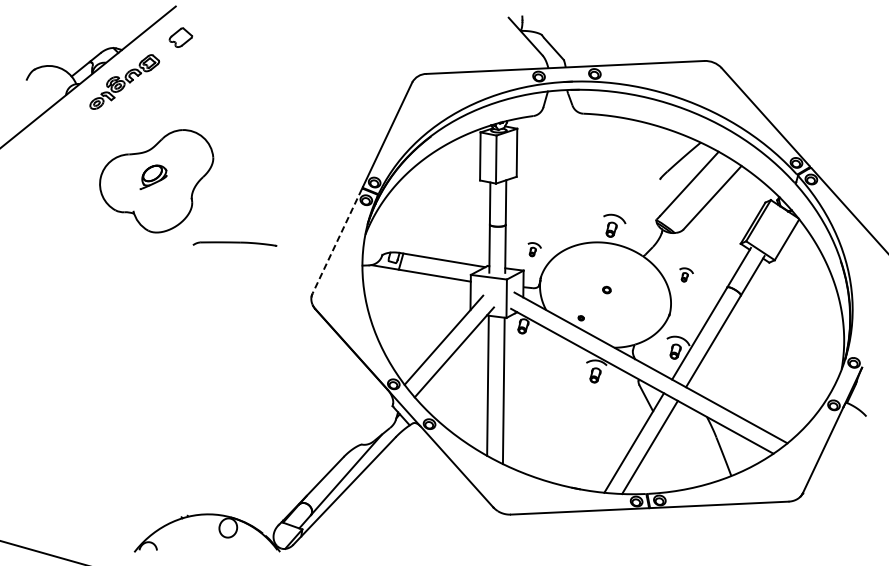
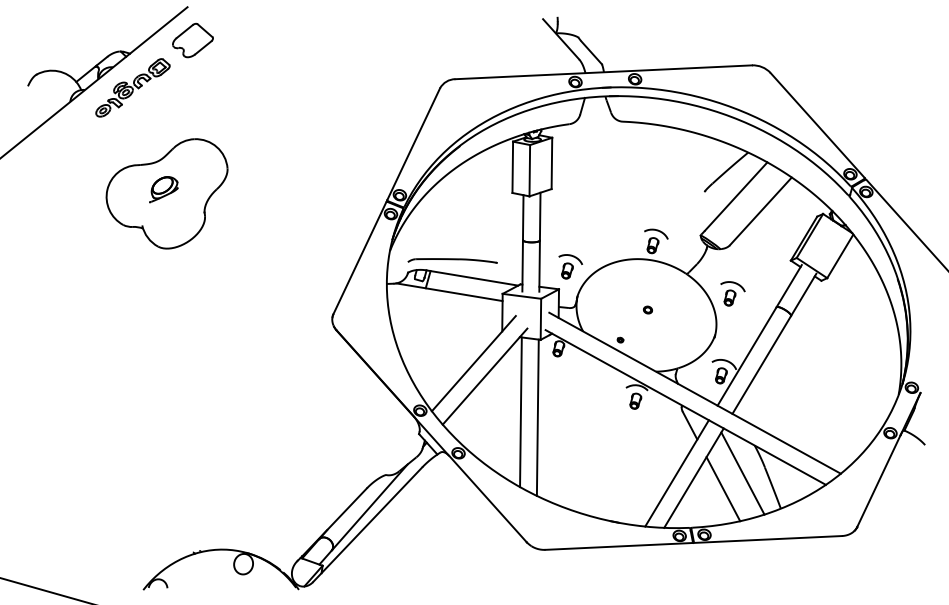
part: (180, 37) -> (192, 40), size x1.67
line: (336, 241) -> (359, 258), dashed -> solid
part: (234, 243) -> (452, 260), moved
part: (534, 249) -> (570, 266), size x1.67
part: (686, 274) -> (732, 293), size x1.67
line: (695, 443) -> (742, 473), added
line: (677, 458) -> (723, 489), added

